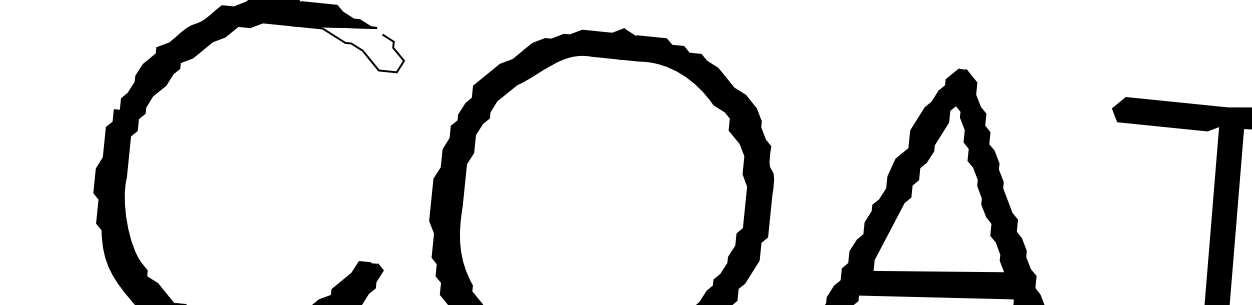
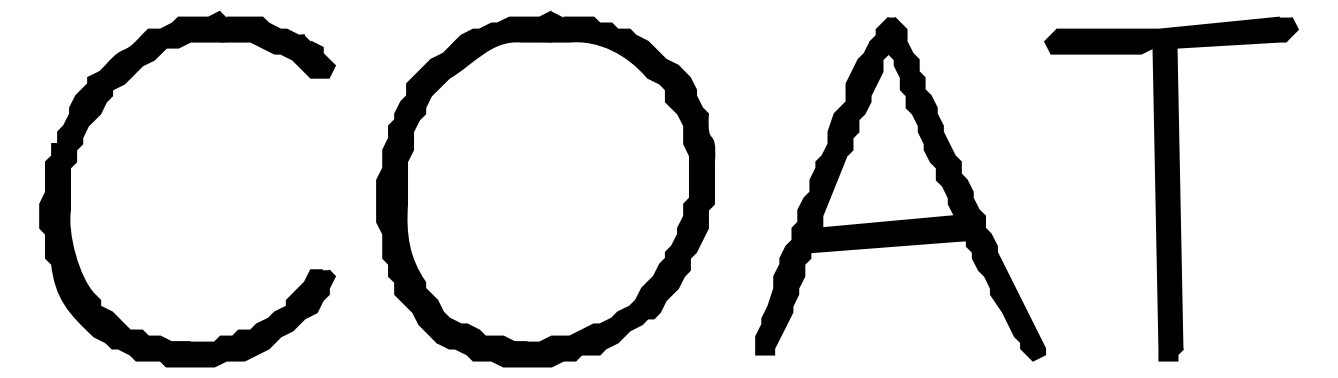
fill: (347, 46) -> (277, 56), added

